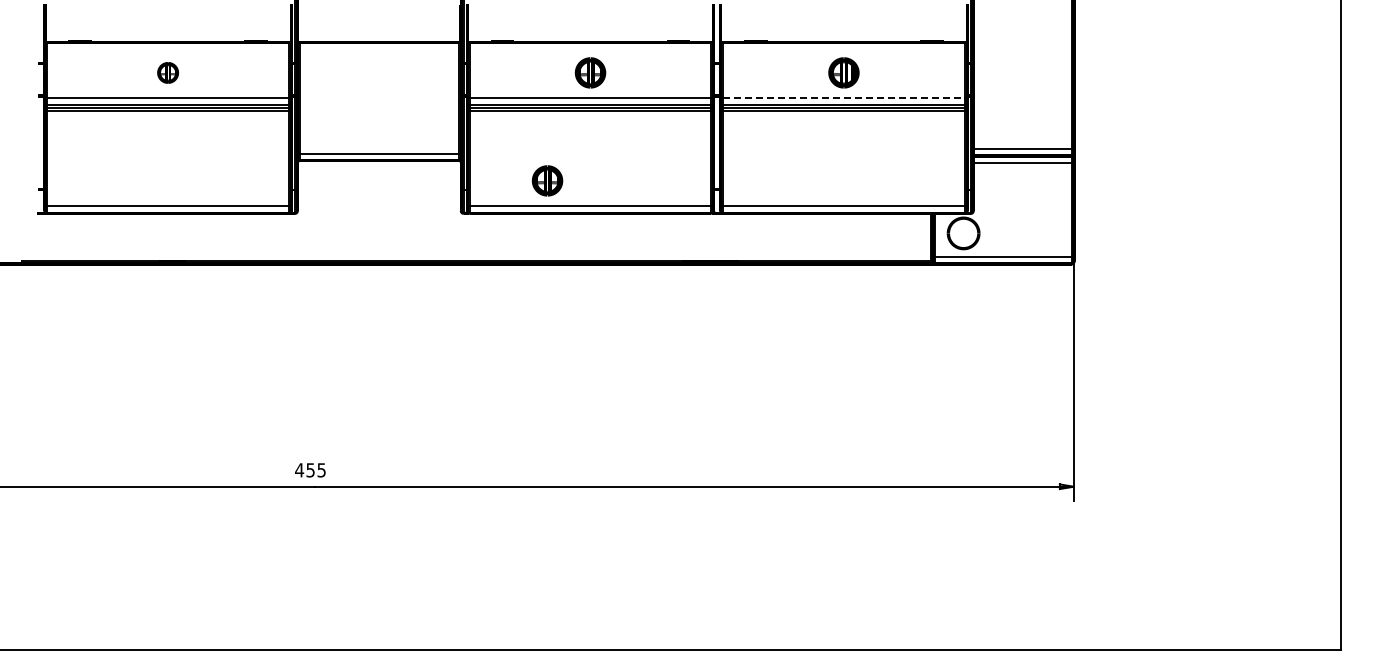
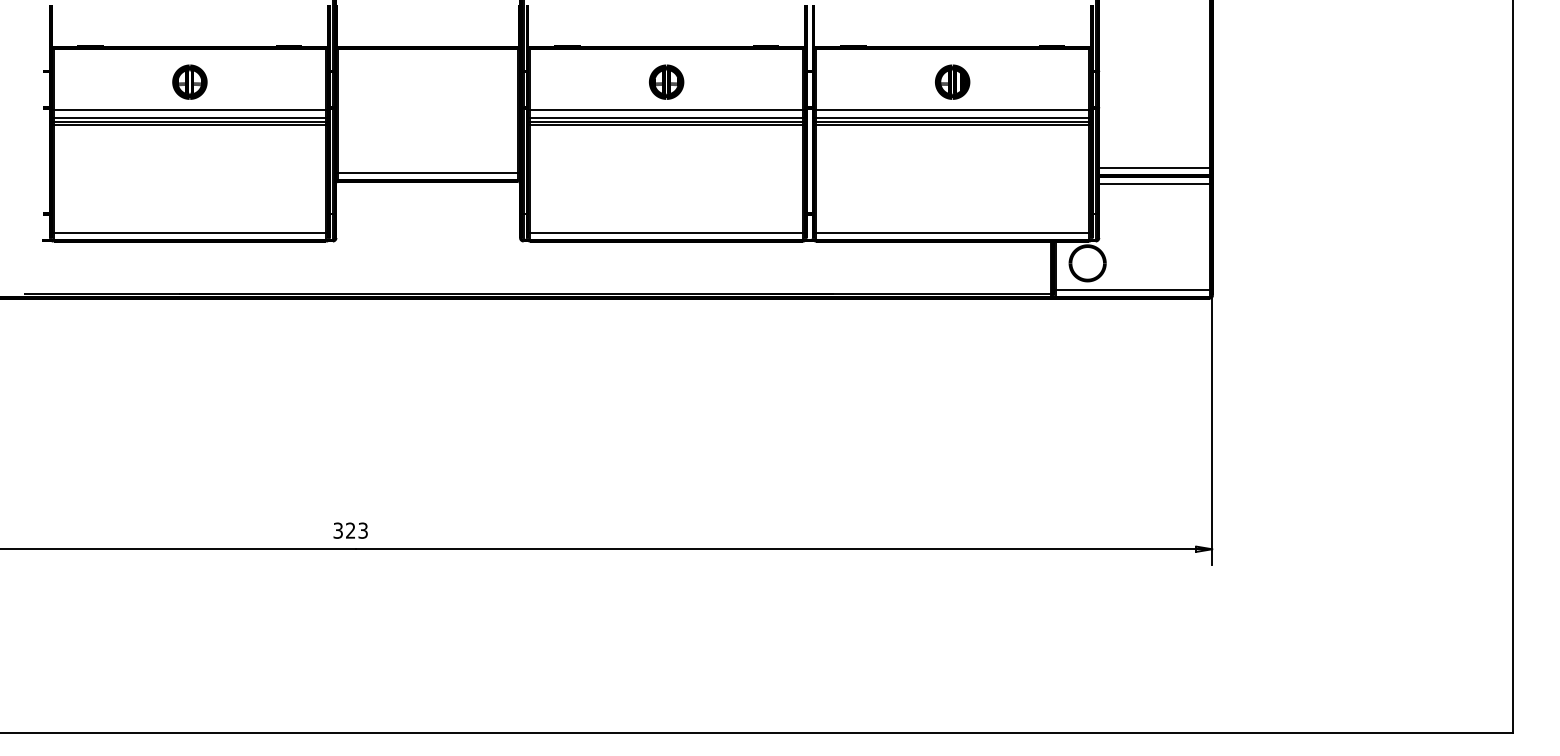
part: (167, 72) -> (189, 81), size x1.43
line: (843, 97) -> (952, 109), dashed -> solid
part: (547, 180) -> (618, 203), removed
text: (310, 470) -> (350, 530), 455 -> 323

